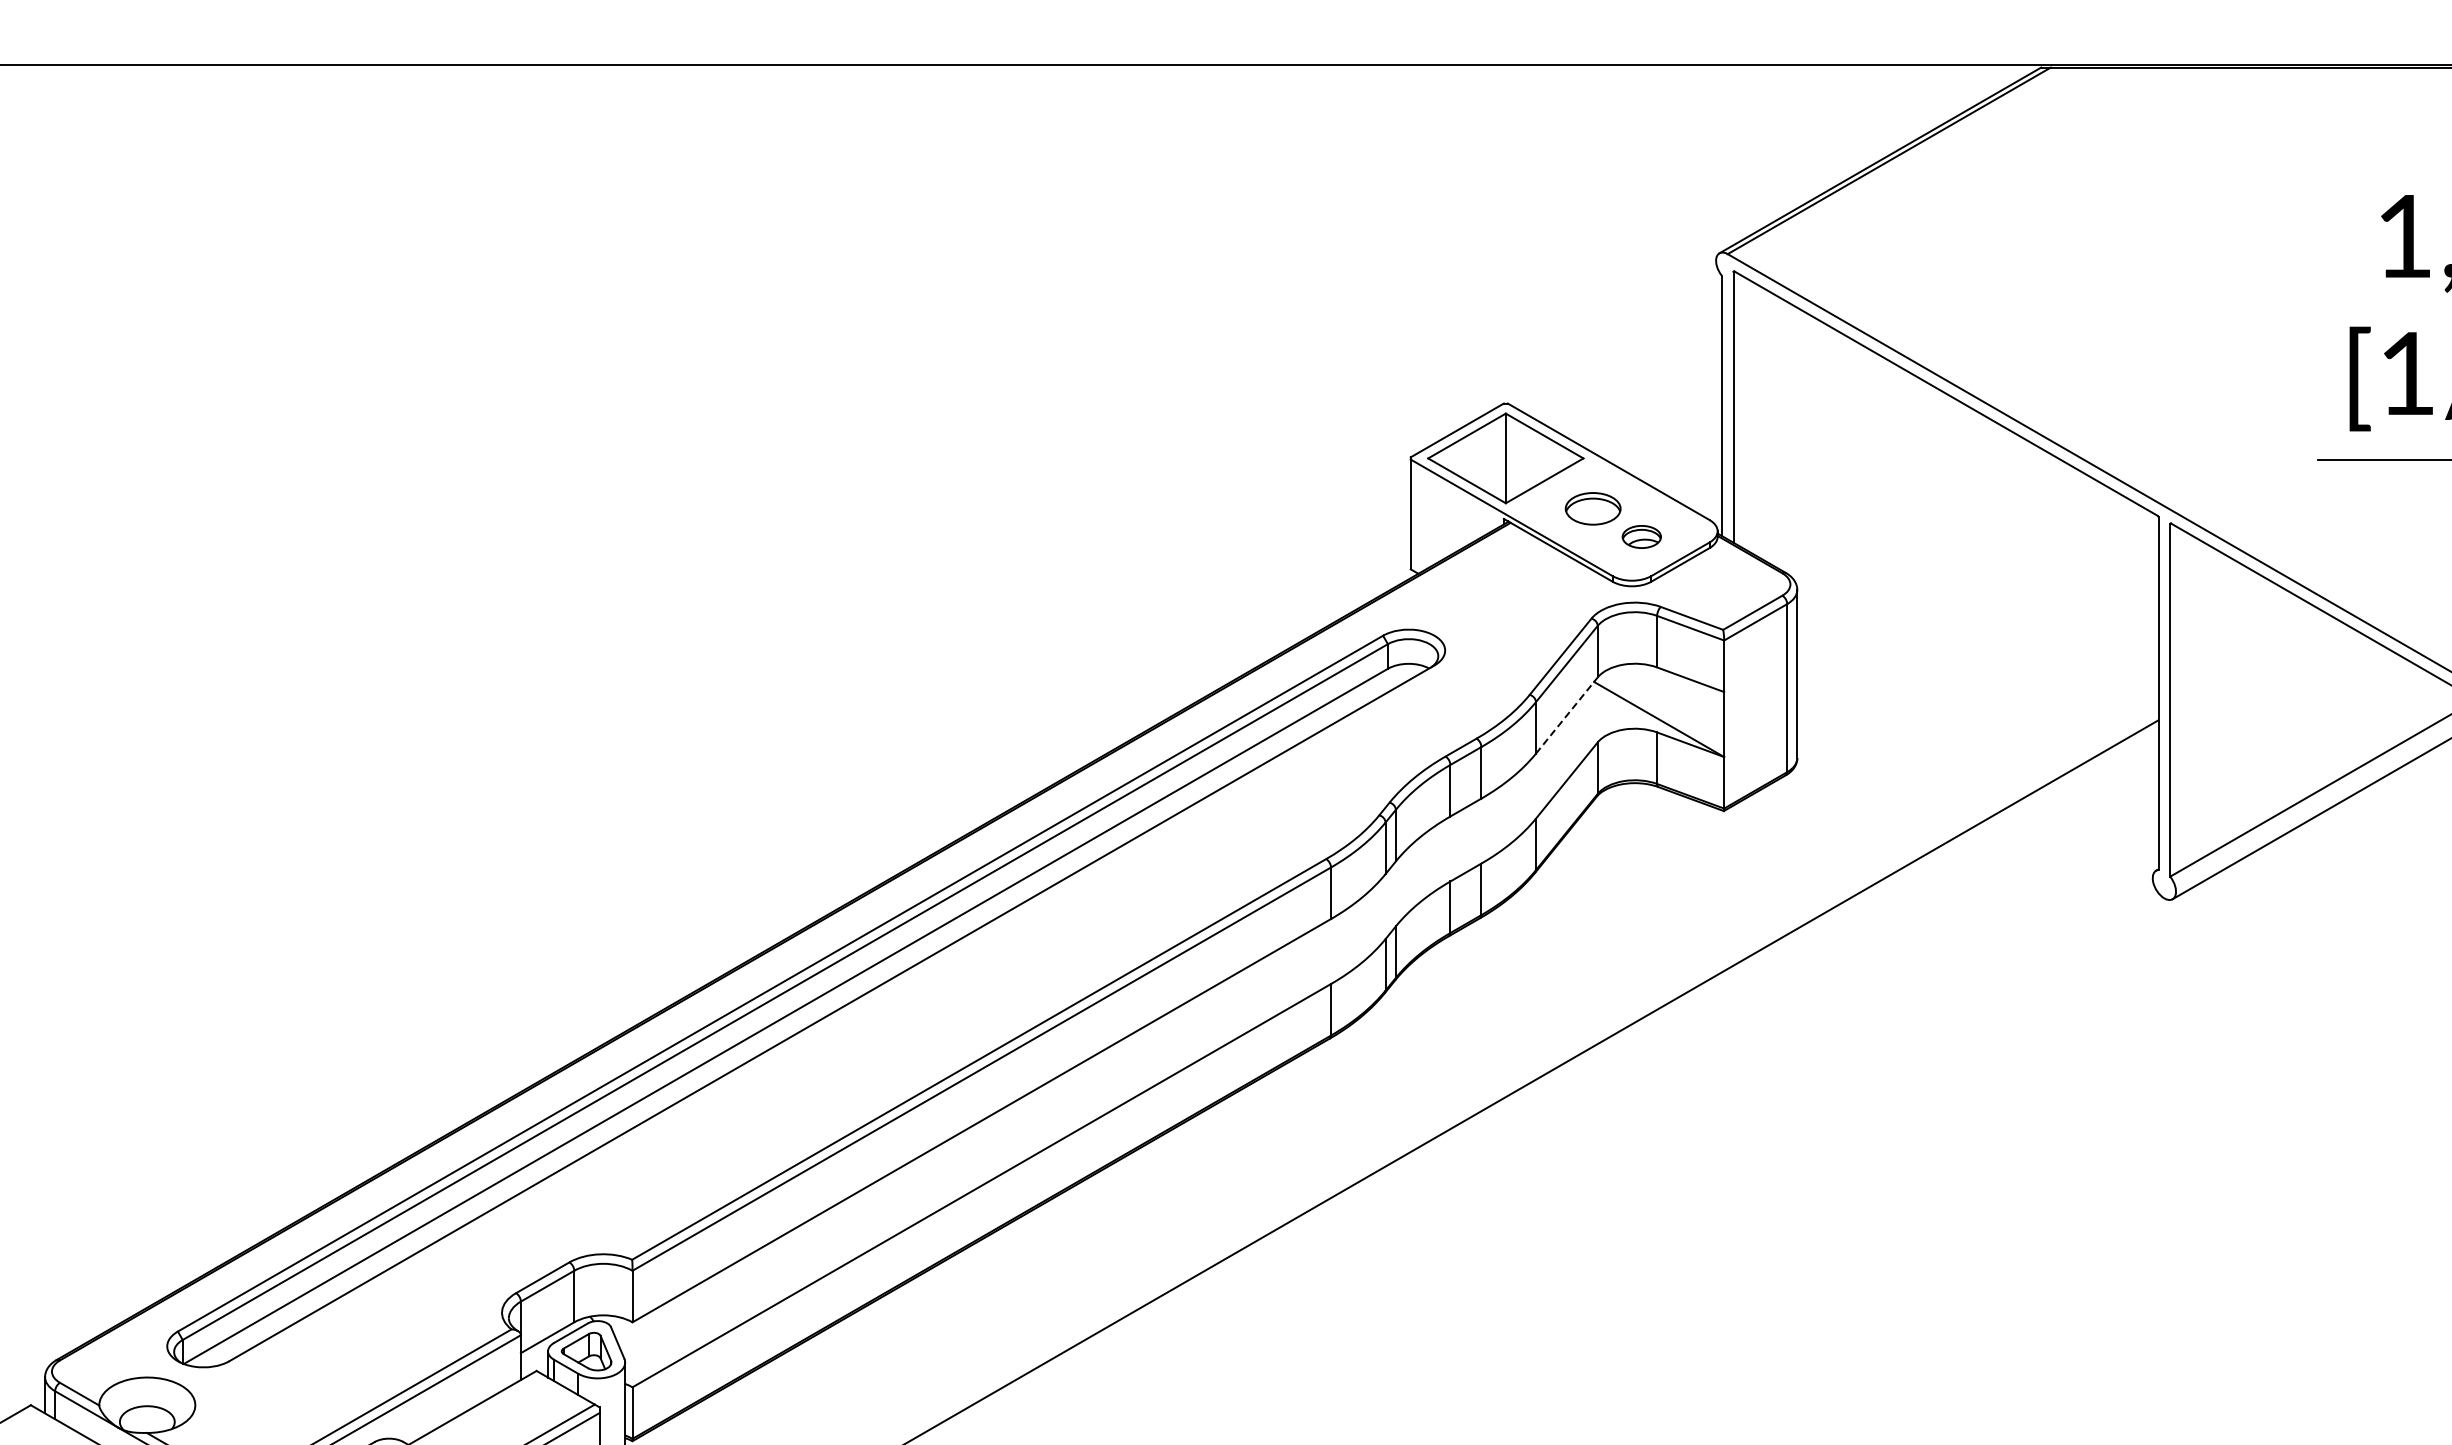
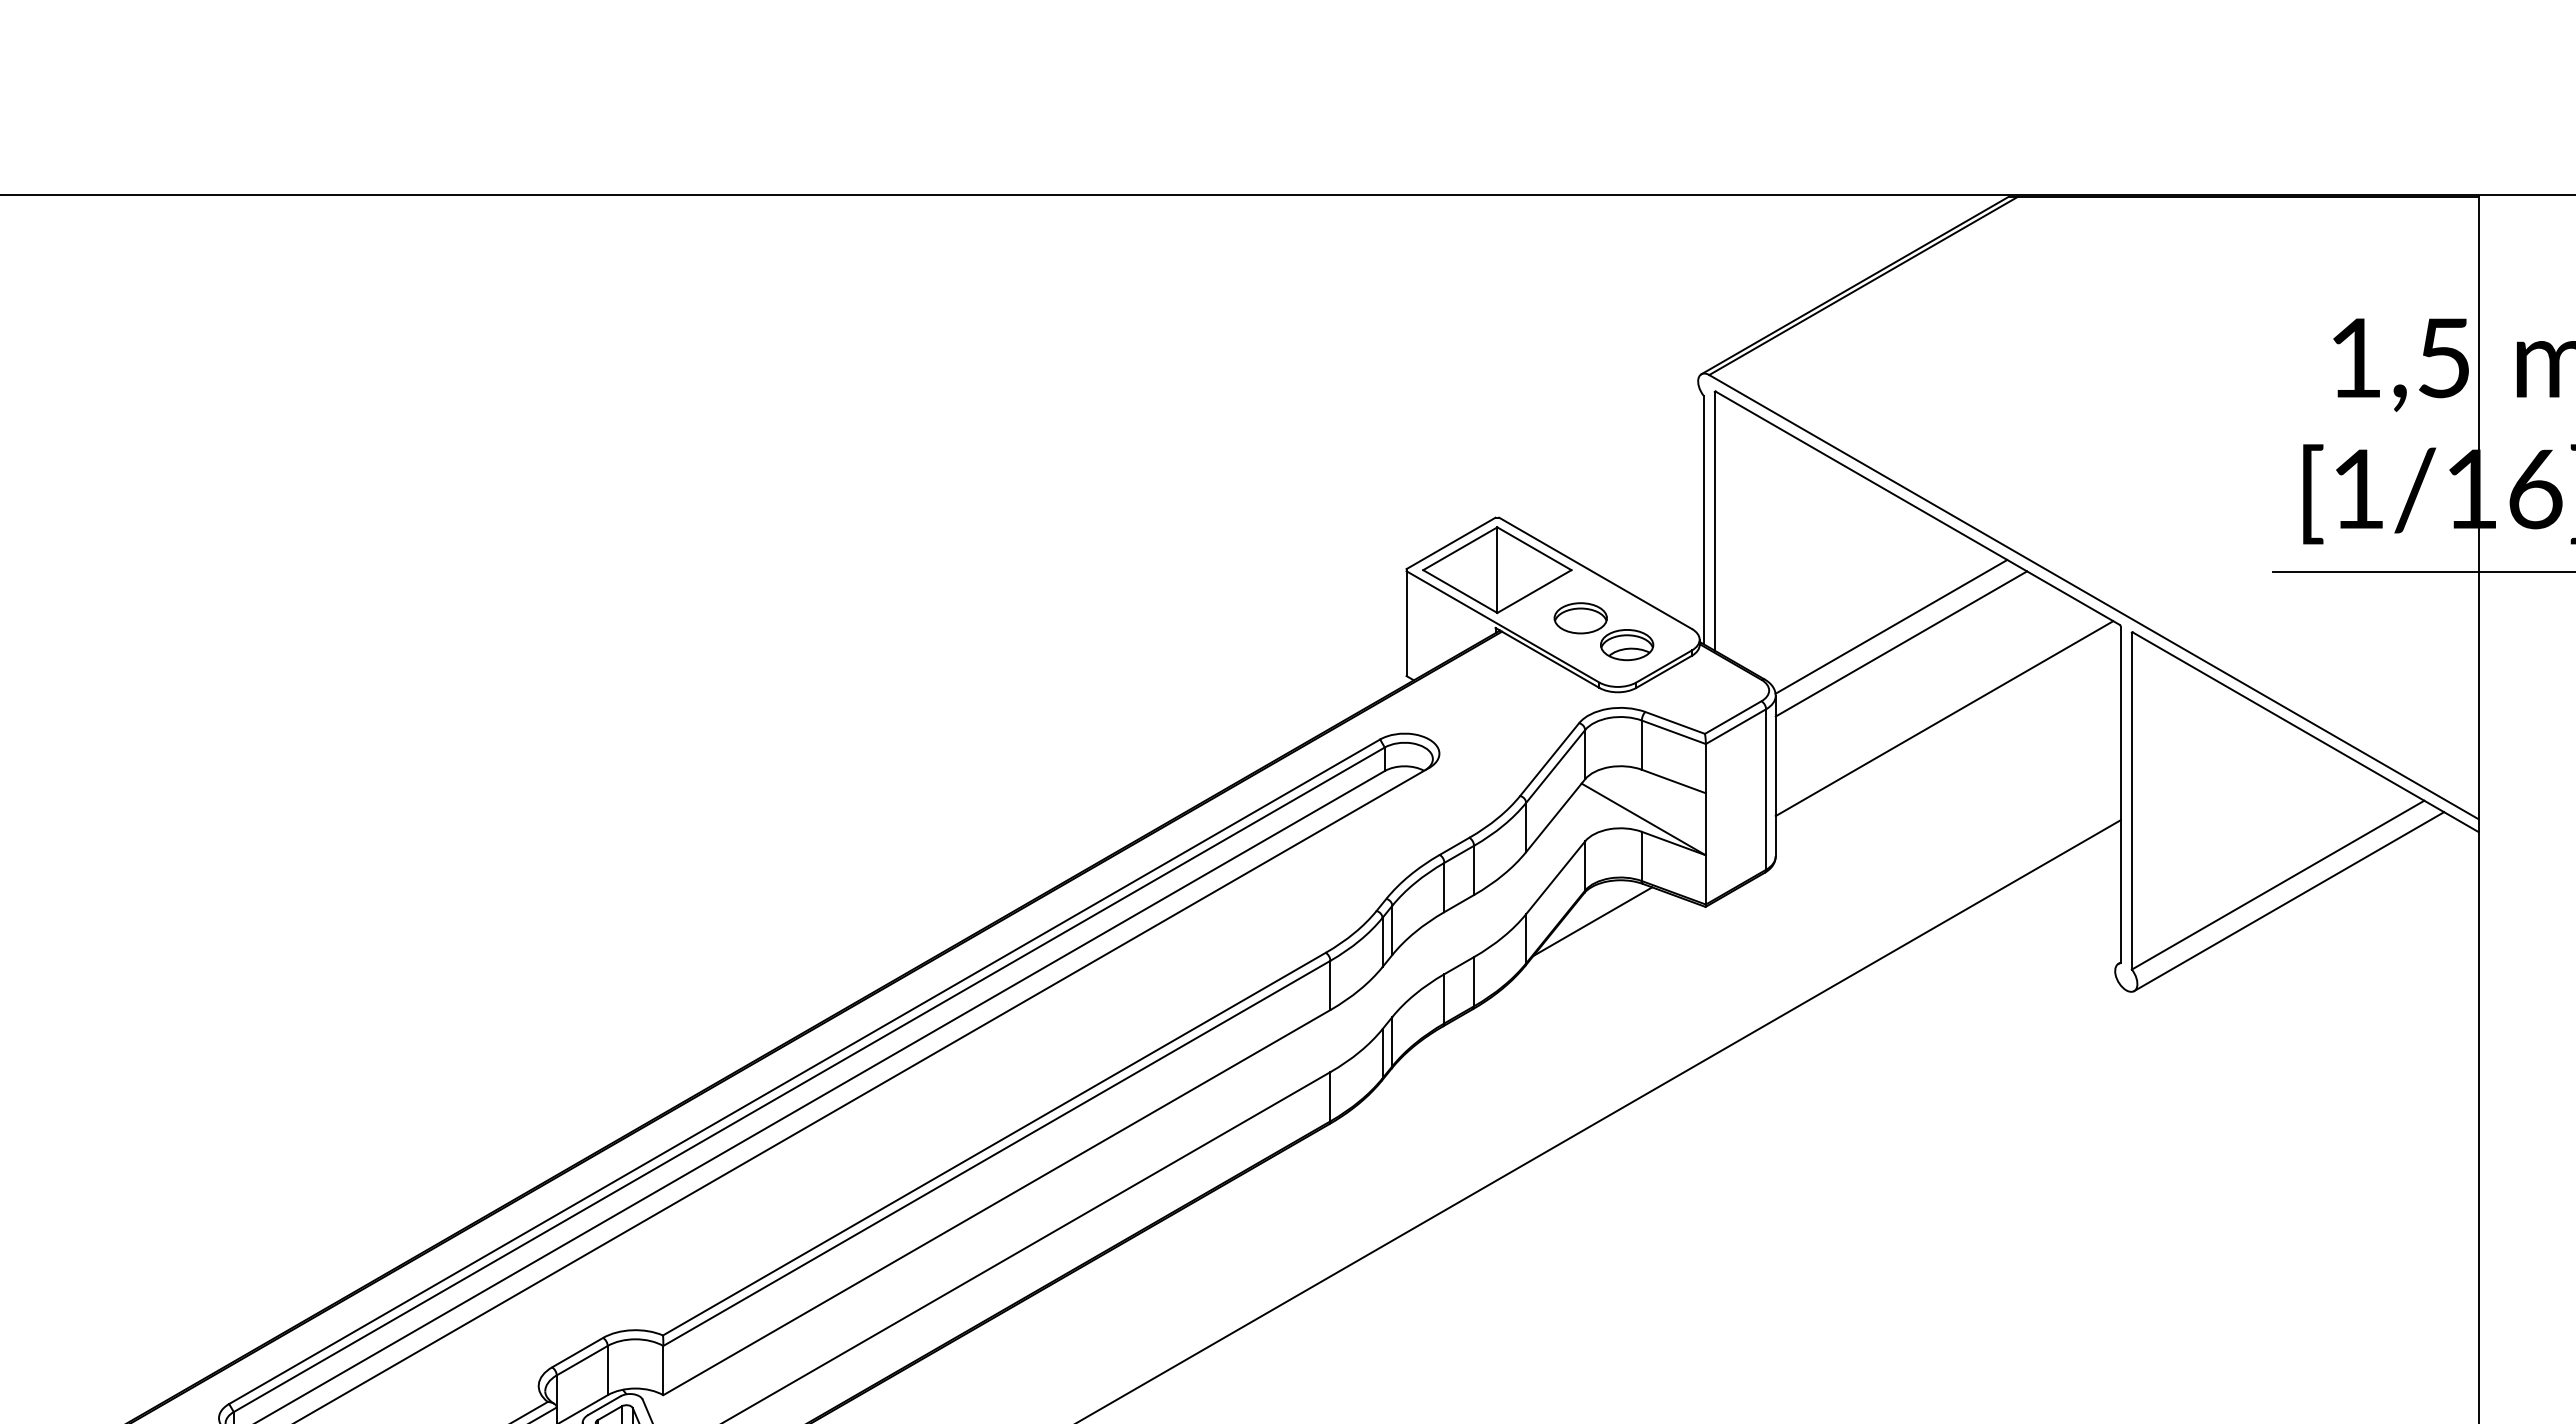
line: (1918, 517) -> (1891, 626), added
line: (1929, 535) -> (1901, 643), added
part: (1642, 537) -> (1627, 645), size x1.43
line: (1974, 613) -> (1944, 718), added
line: (1566, 715) -> (1555, 815), dashed -> solid
line: (1605, 826) -> (1592, 921), added

